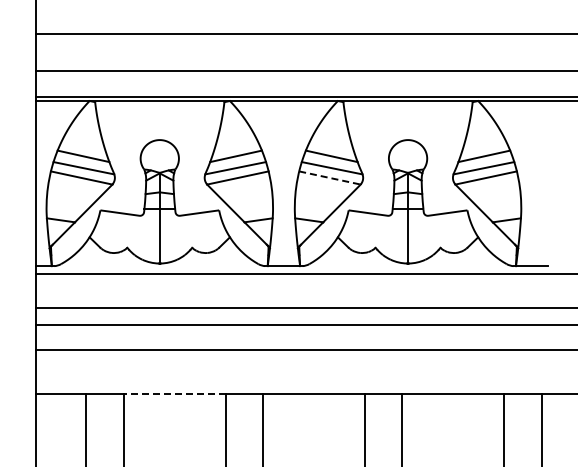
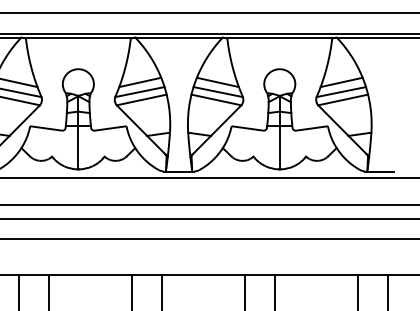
line: (330, 178) -> (216, 100), dashed -> solid
line: (174, 393) -> (90, 274), dashed -> solid

